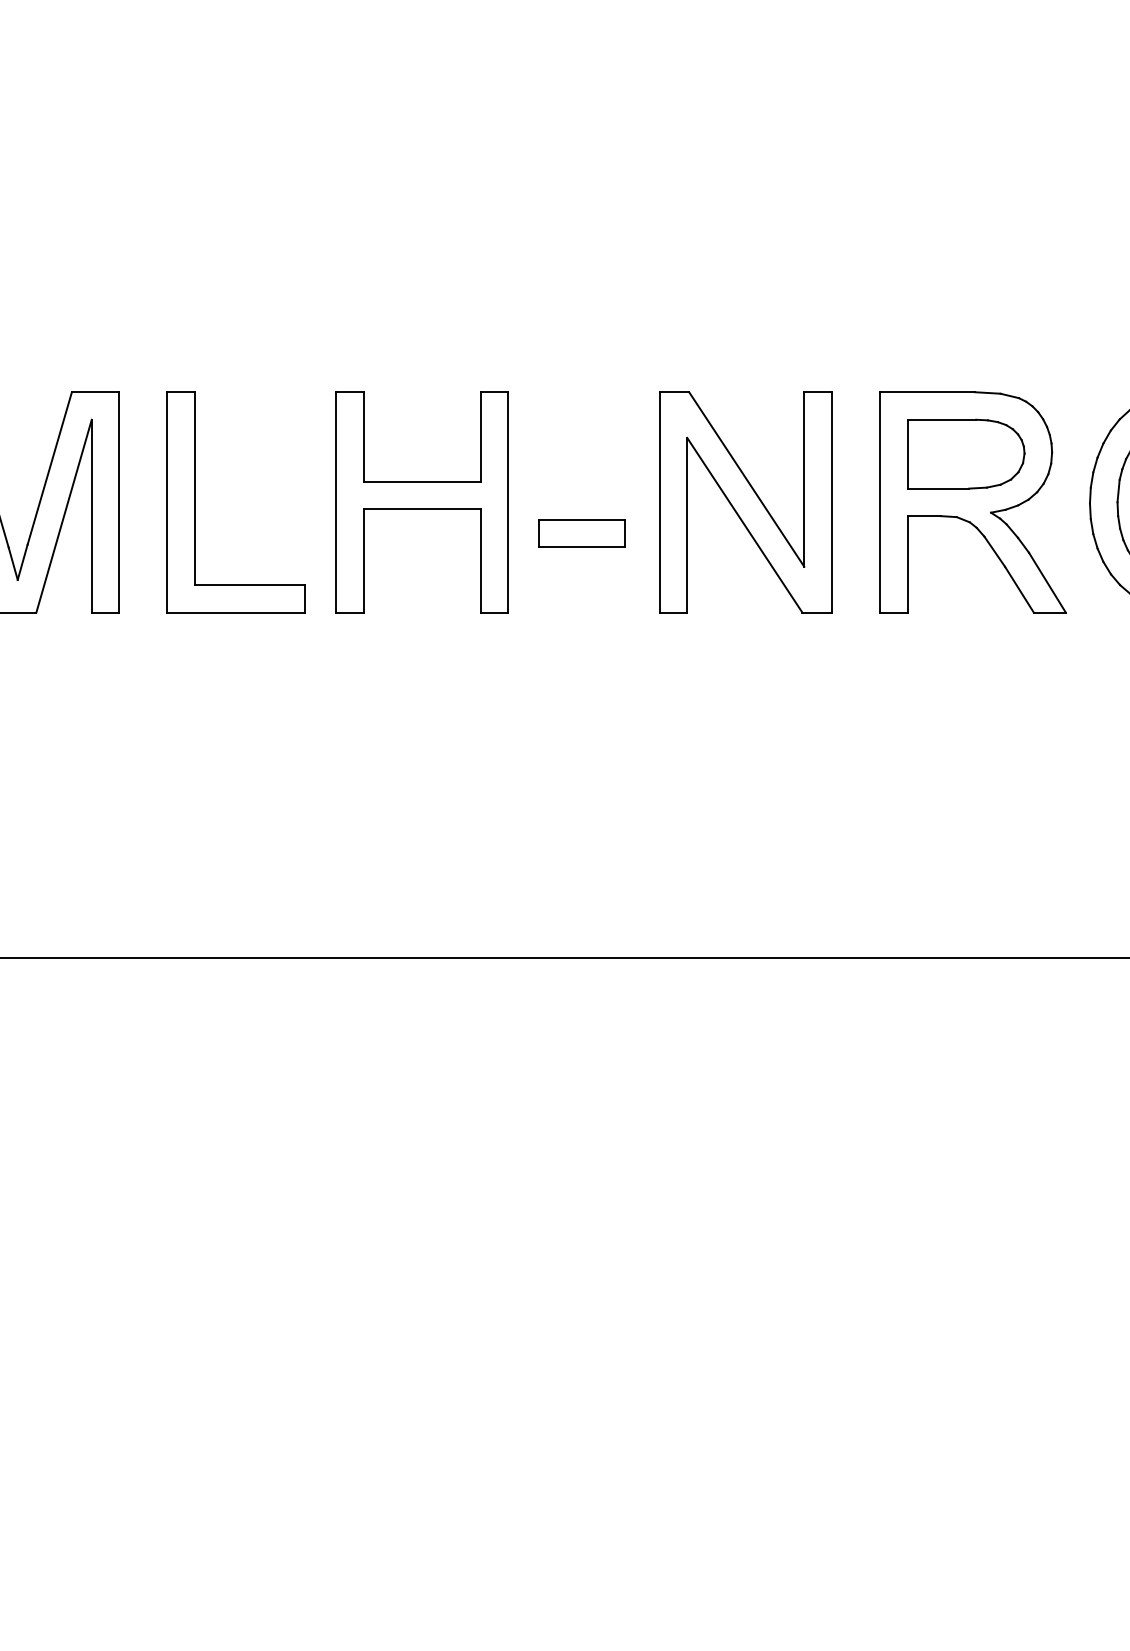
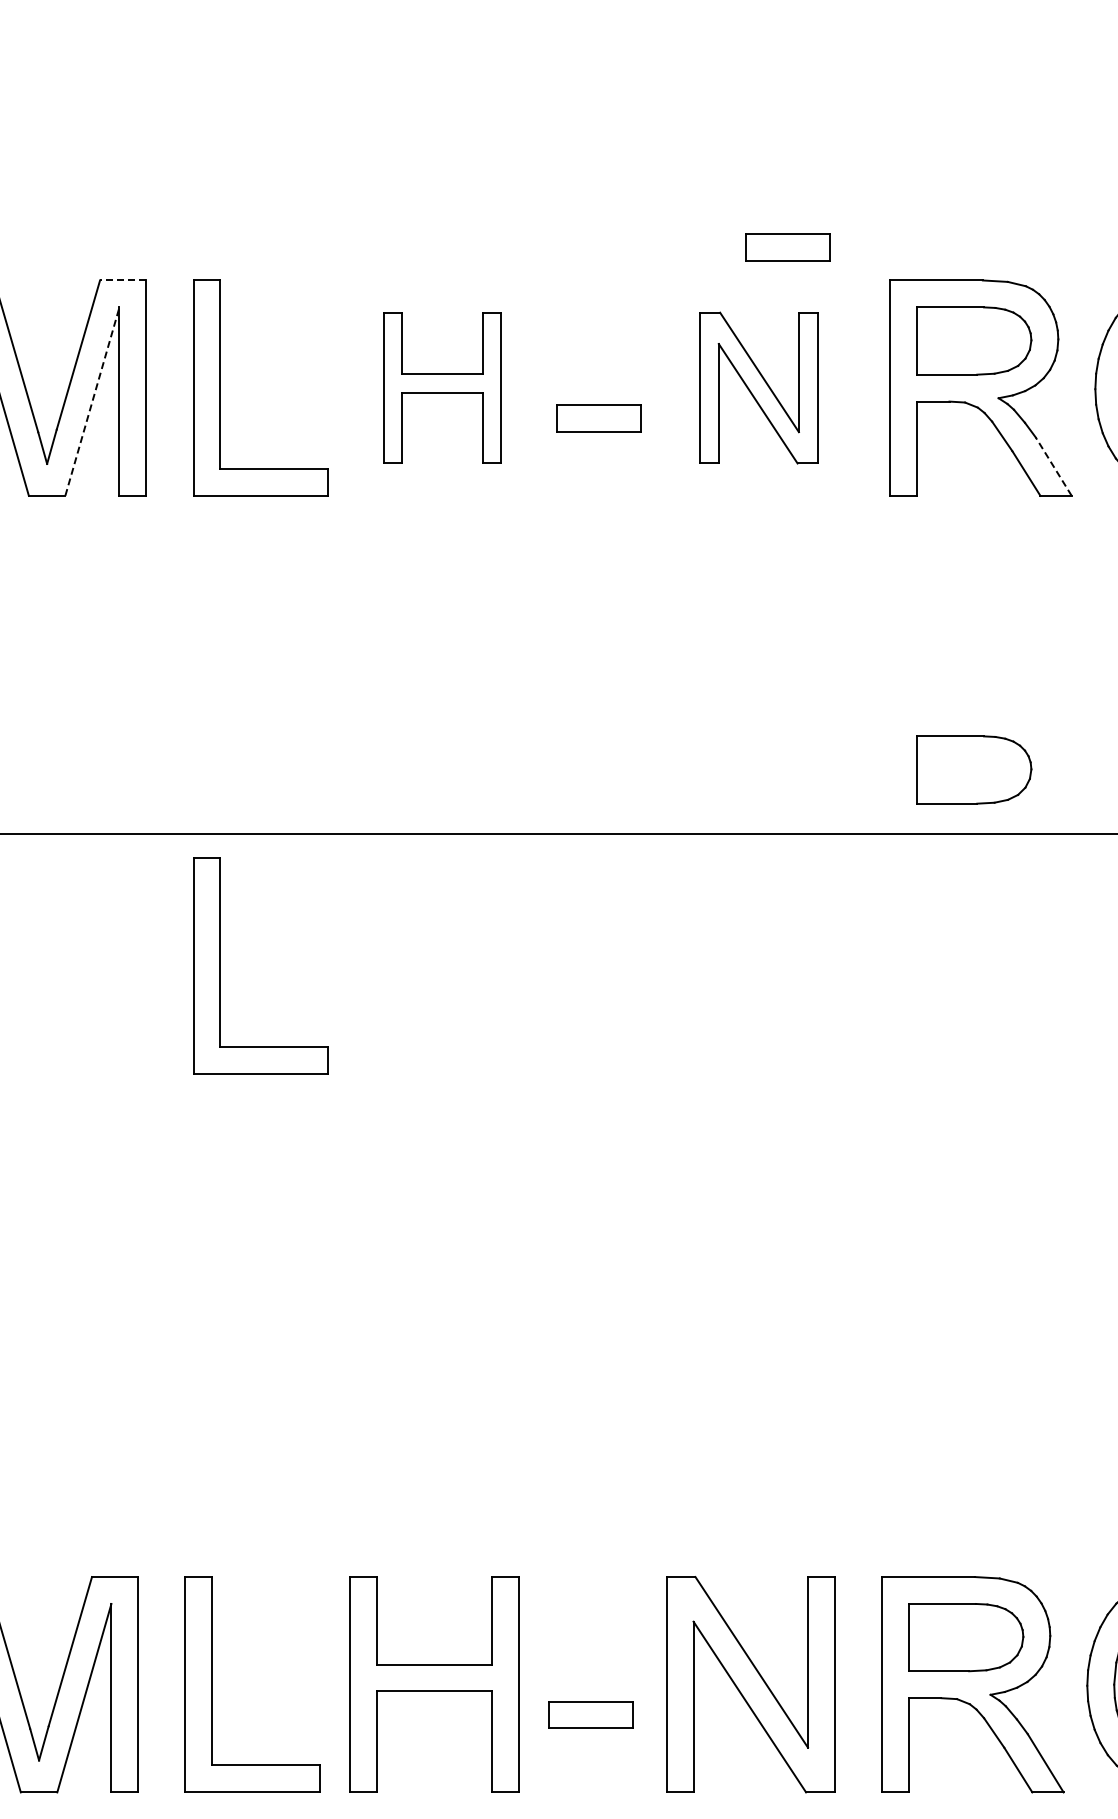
part: (775, 358) -> (787, 247), added
line: (94, 392) -> (122, 280), solid -> dashed
part: (422, 501) -> (442, 387), size x0.7
part: (745, 501) -> (758, 387), size x0.7
line: (64, 516) -> (92, 401), solid -> dashed
line: (1047, 582) -> (1053, 466), solid -> dashed
part: (966, 892) -> (974, 769), added
part: (195, 1092) -> (220, 965), added

